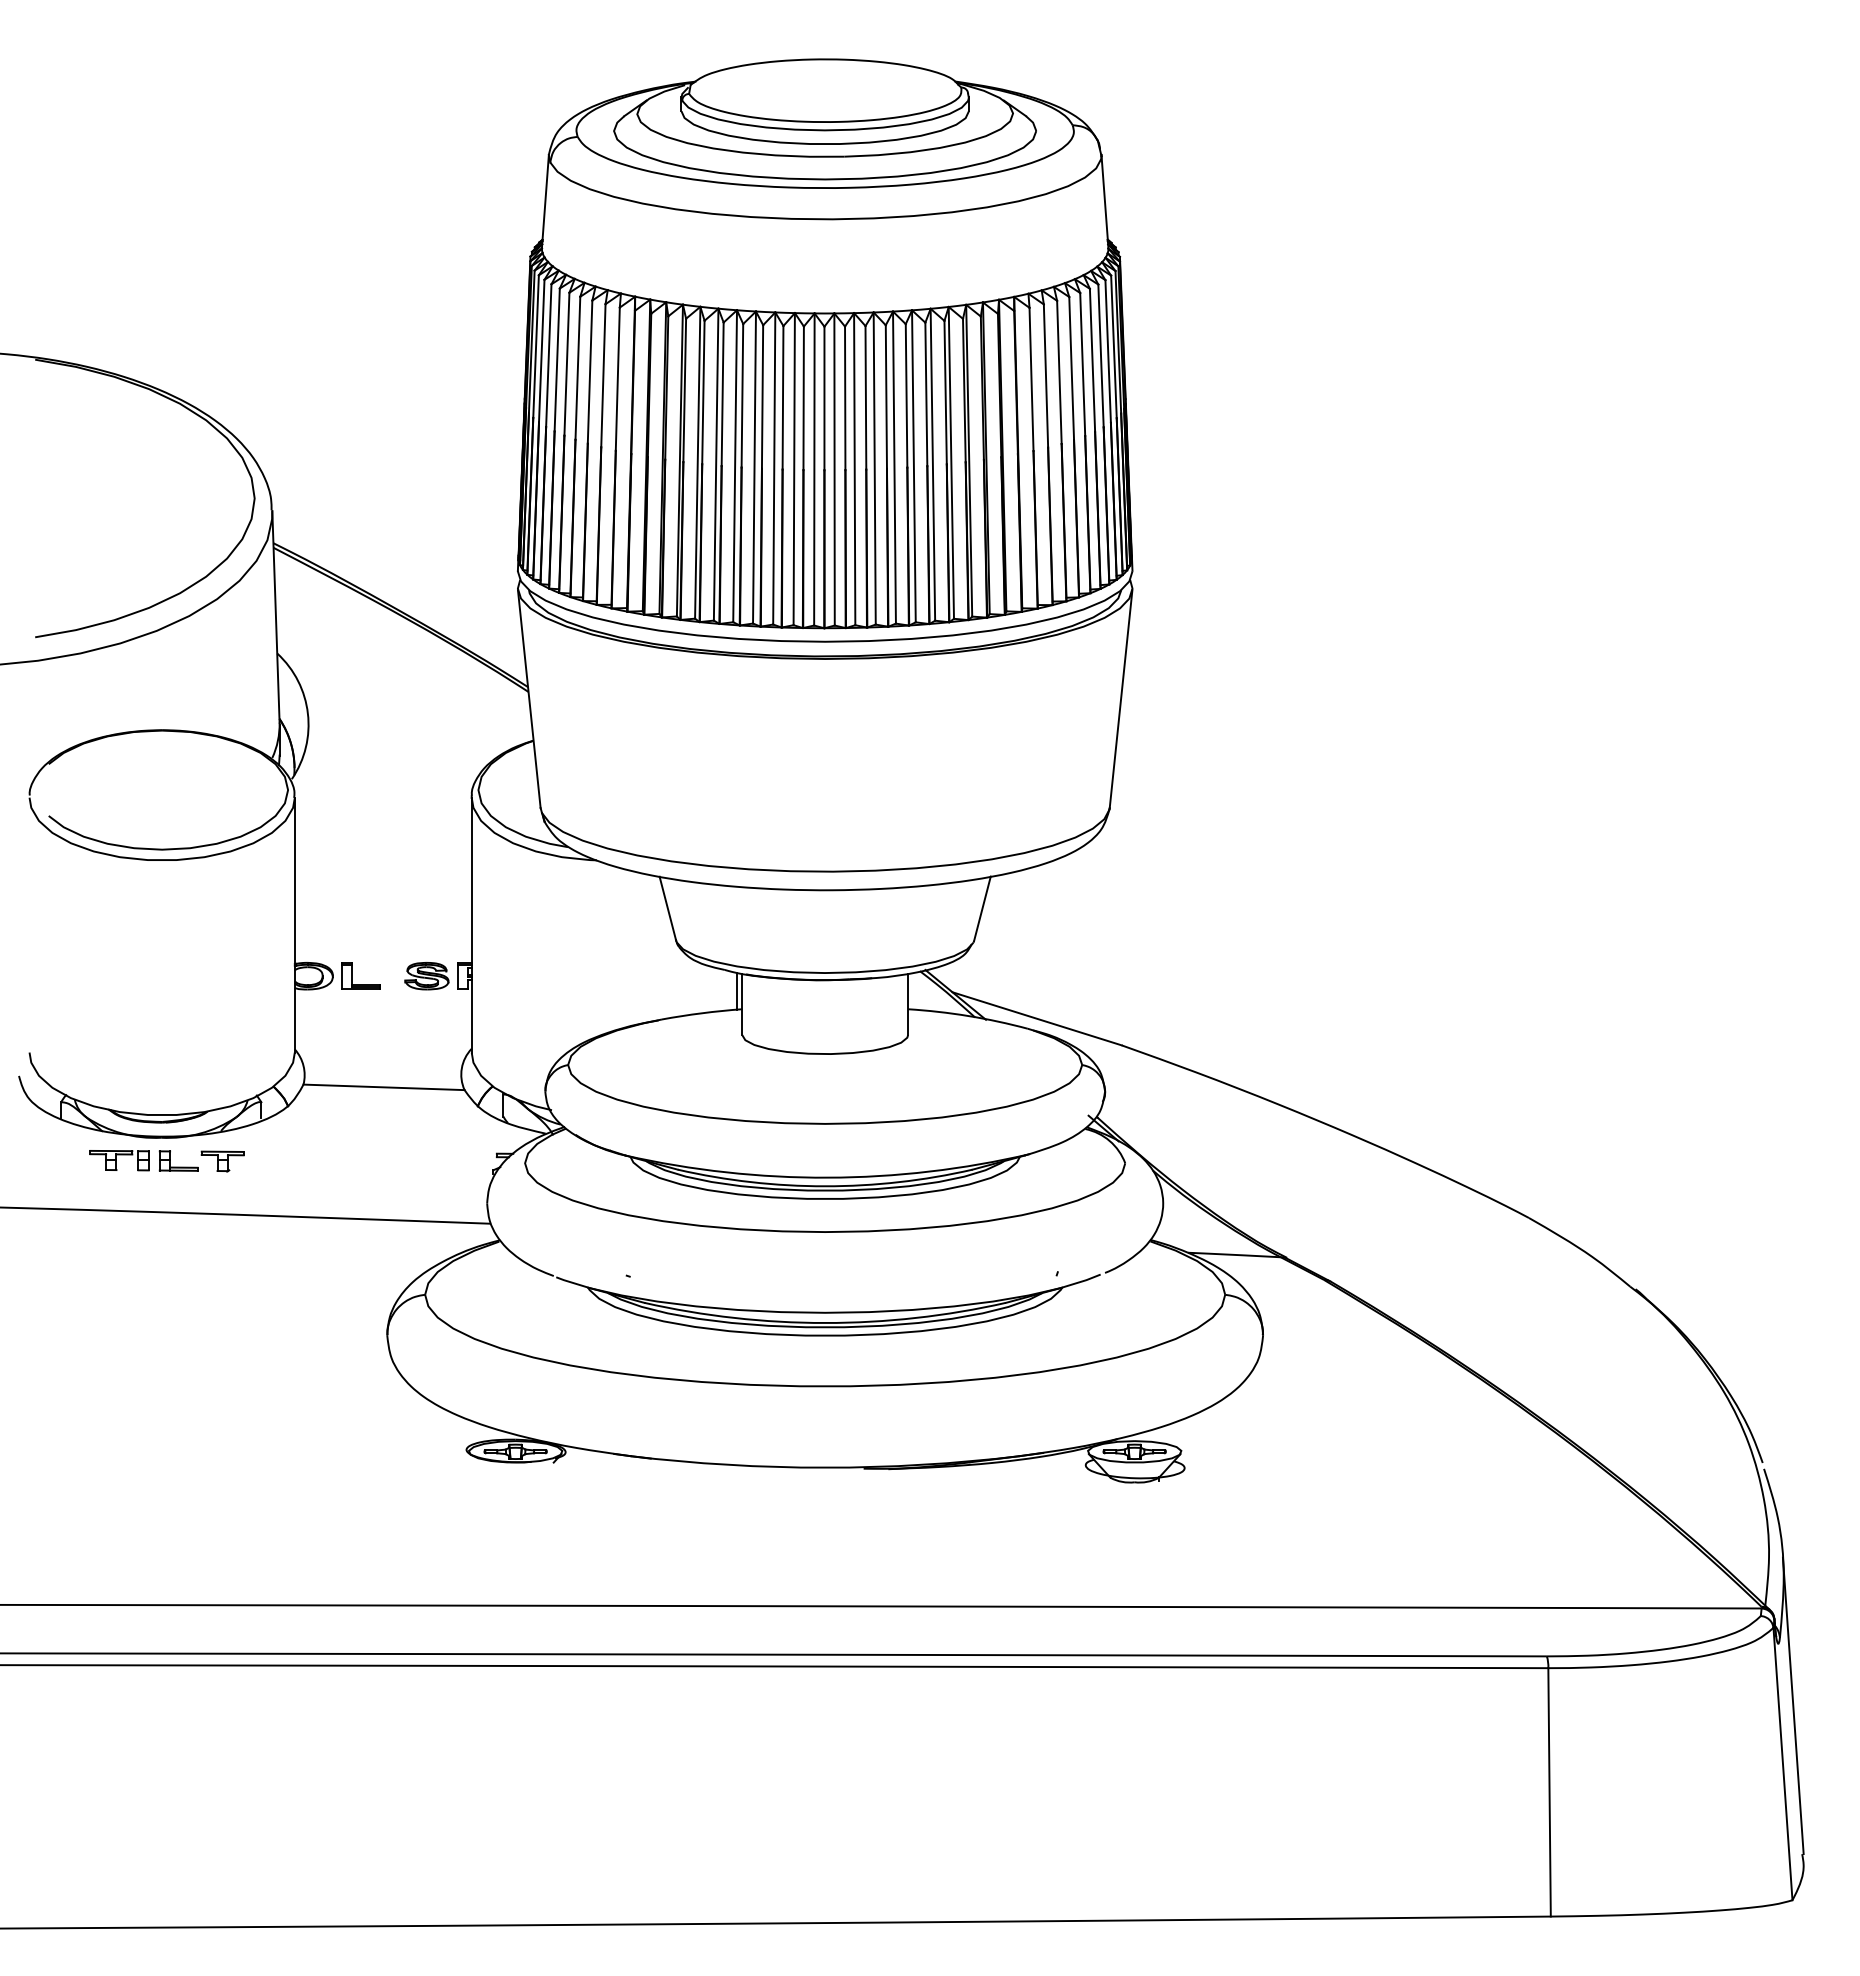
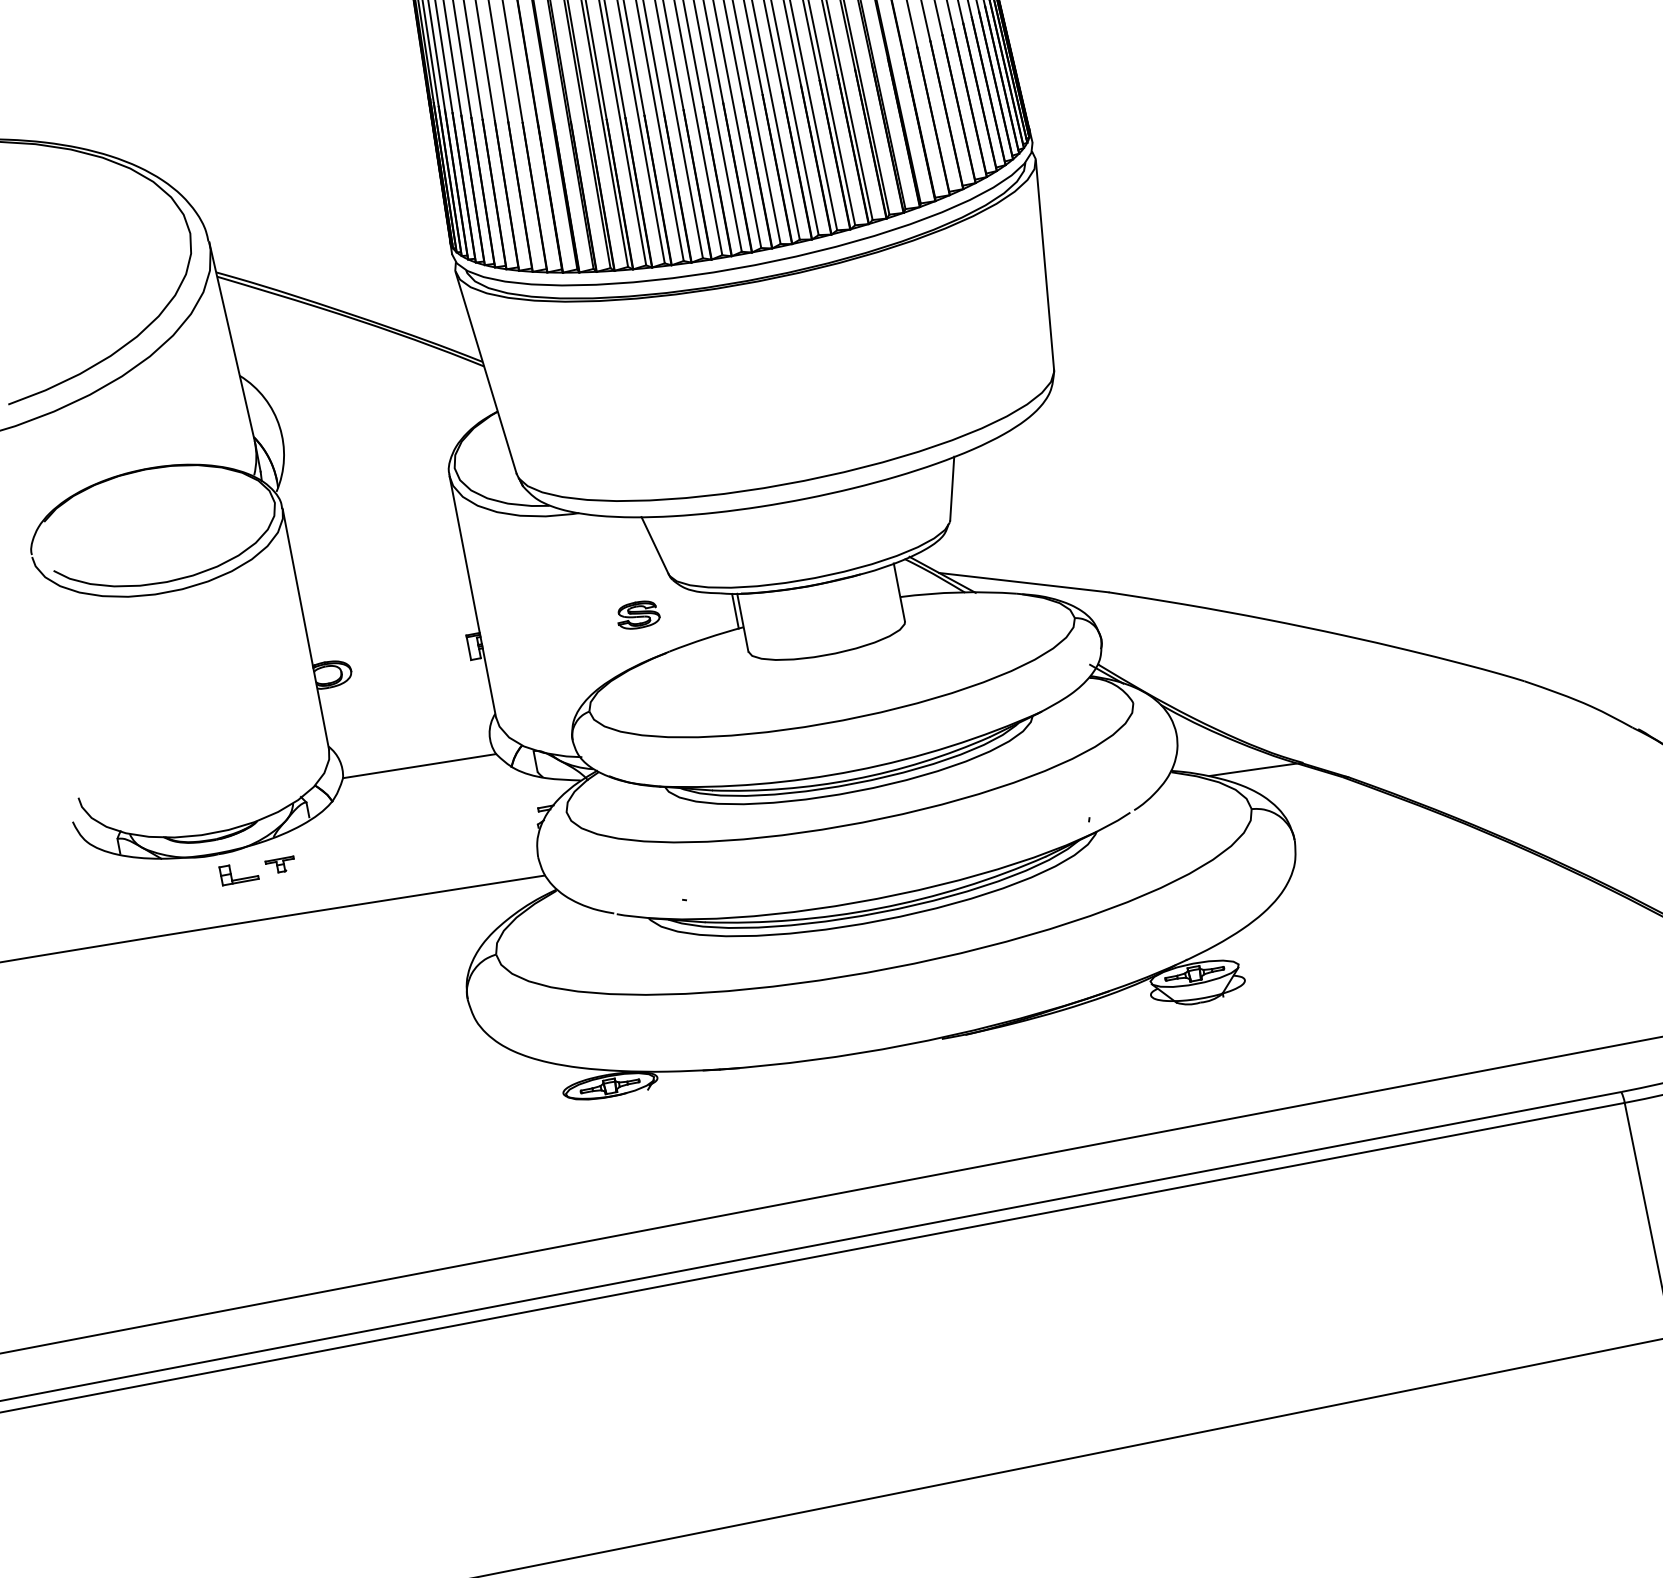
part: (352, 975) -> (369, 666), removed
part: (426, 976) -> (637, 615), moved
part: (119, 1160) -> (183, 883), removed
part: (222, 1161) -> (280, 865), size x0.7

